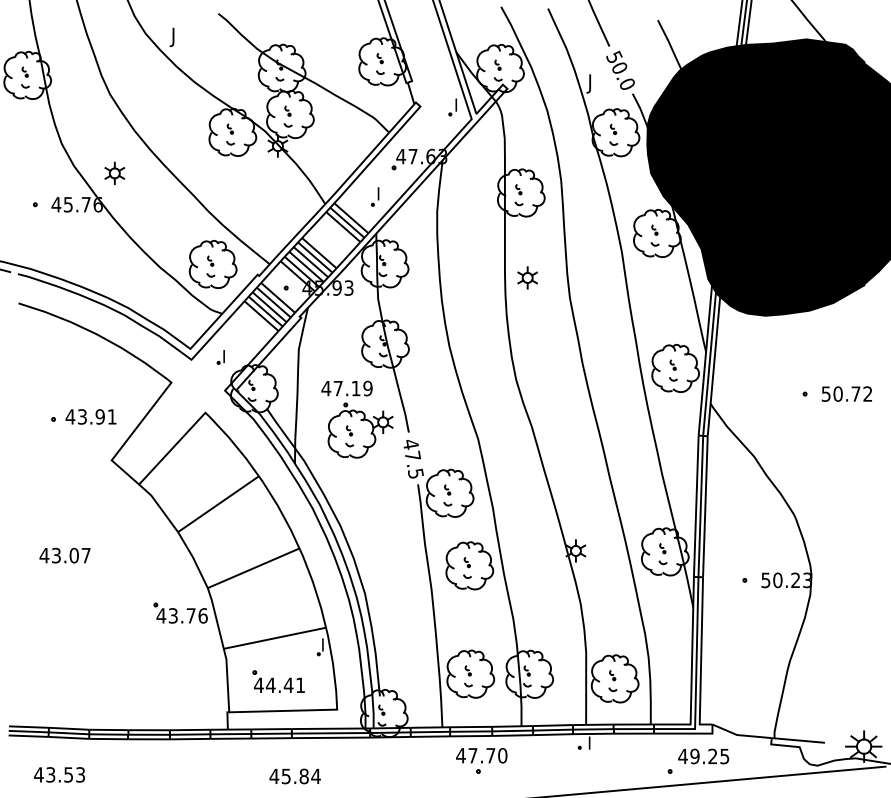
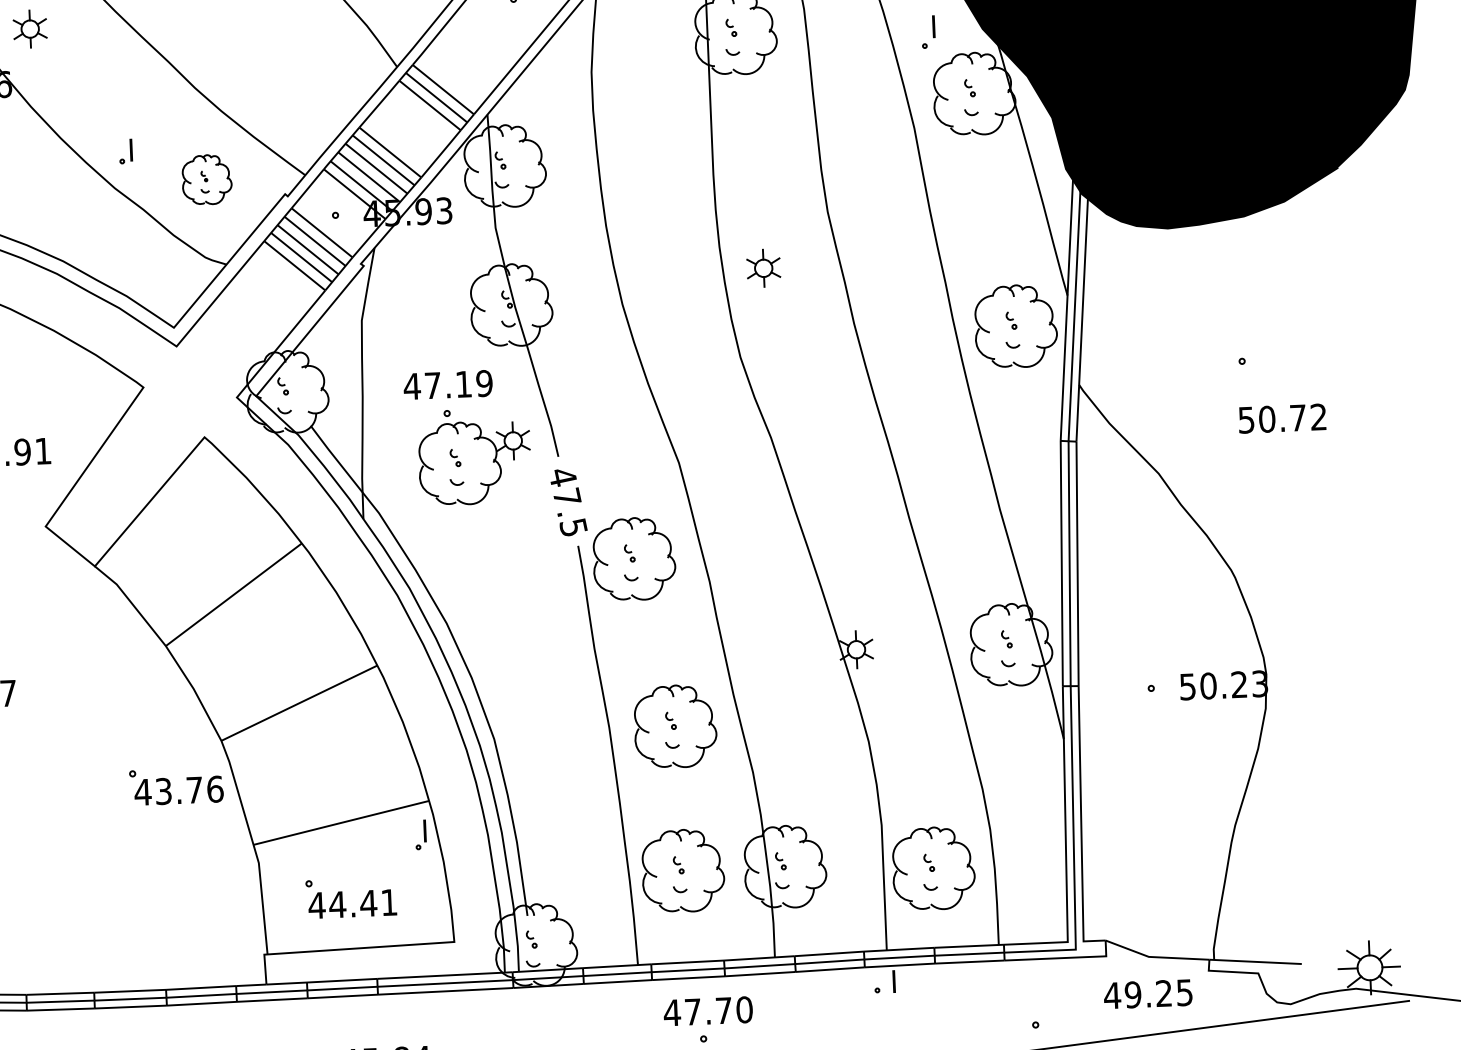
part: (375, 196) -> (928, 31), moved
part: (212, 264) -> (206, 179), size x0.6
part: (527, 277) -> (763, 267), moved
part: (220, 357) -> (125, 152), moved
text: (846, 393) -> (1281, 417), moved
part: (469, 565) -> (674, 725), moved
text: (703, 756) -> (1147, 994), moved

